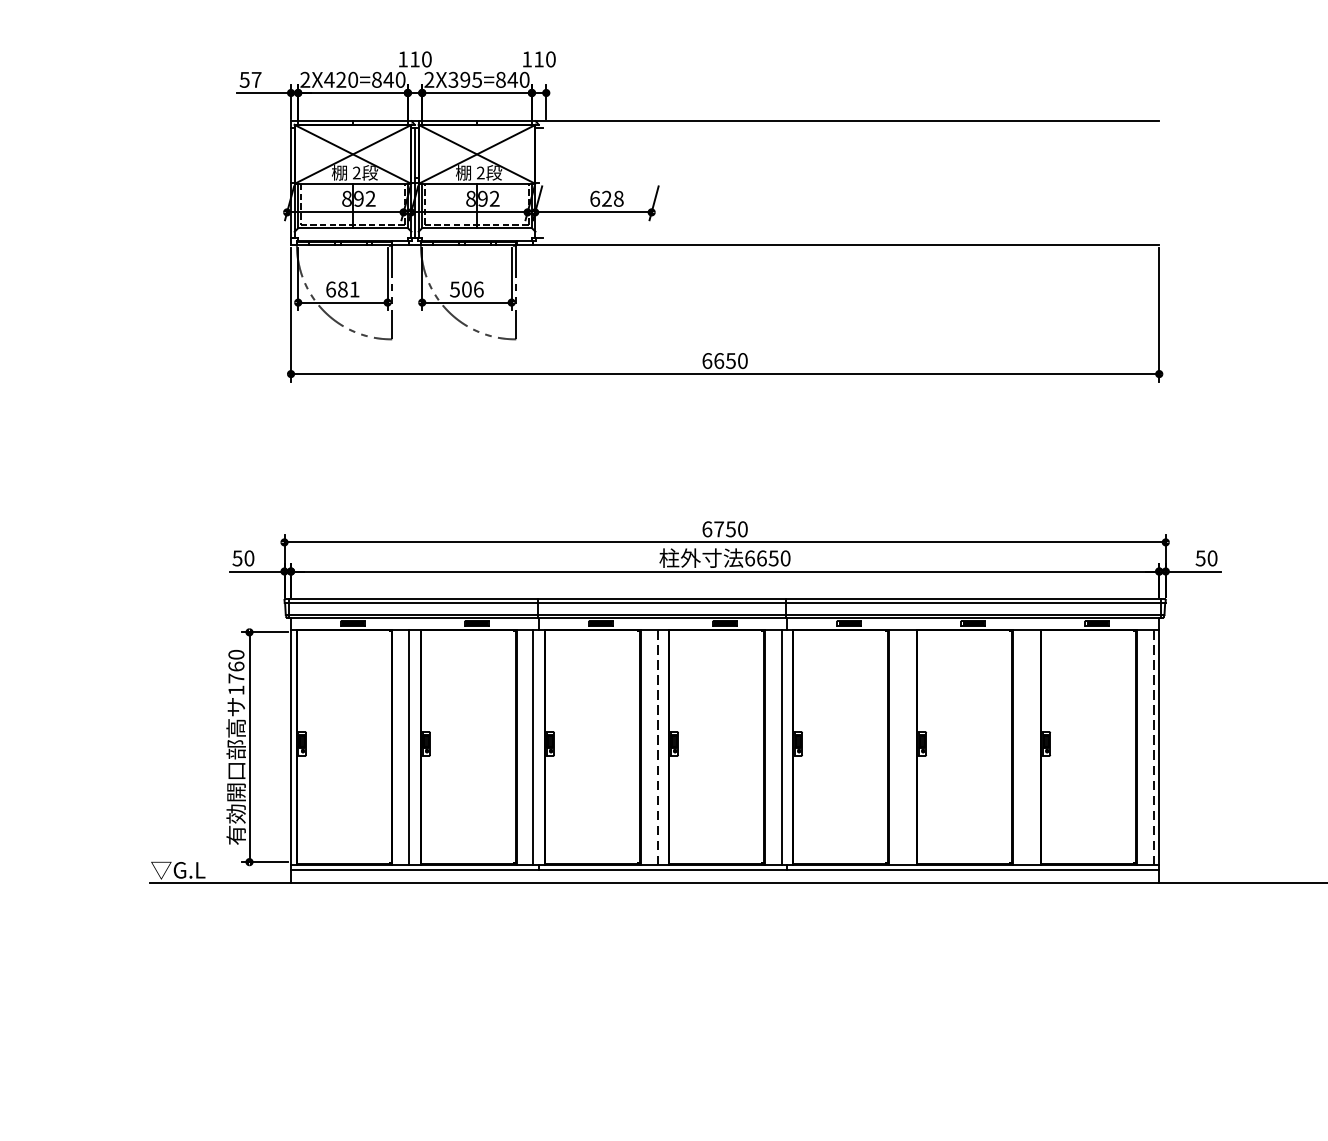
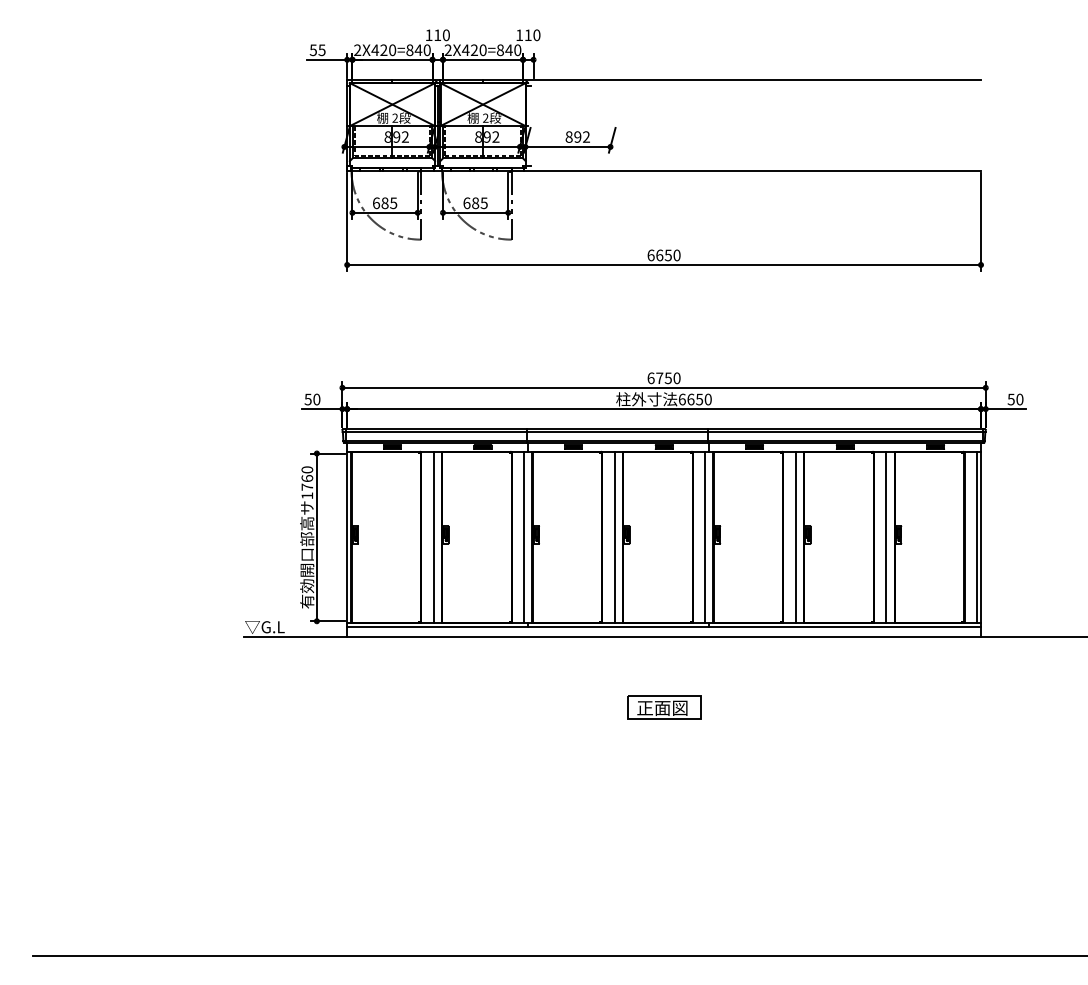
text: (255, 80) -> (321, 50), 57 -> 55
text: (464, 80) -> (473, 50), 2X395=840 -> 2X420=840
text: (606, 198) -> (577, 136), 628 -> 892
text: (354, 289) -> (393, 203), 681 -> 685
text: (466, 289) -> (475, 203), 506 -> 685
line: (657, 747) -> (614, 537), dashed -> solid
line: (905, 747) -> (795, 537), added
line: (1029, 747) -> (886, 537), added
line: (1153, 747) -> (976, 537), dashed -> solid
part: (725, 980) -> (664, 707), added

